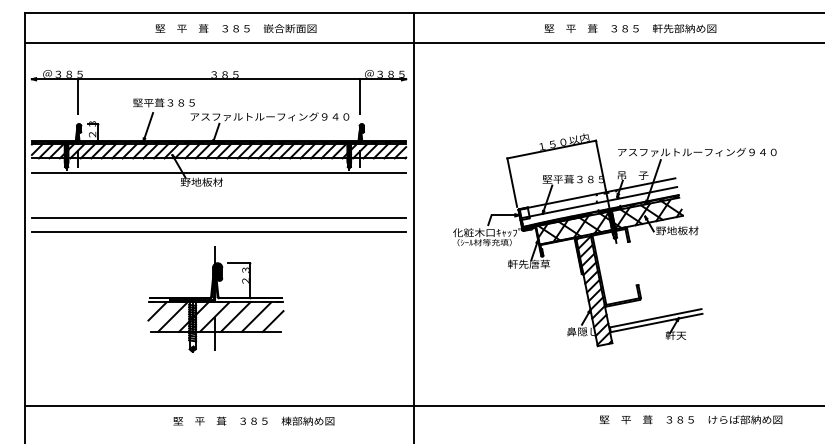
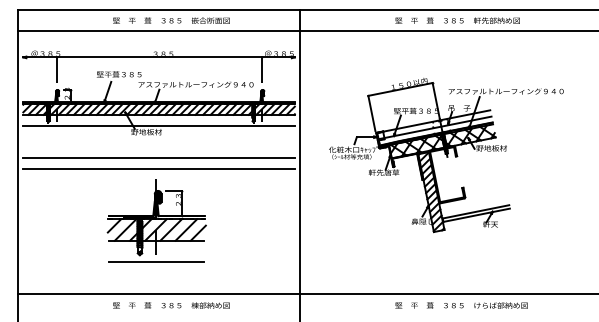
part: (615, 240) -> (446, 155), moved
line: (215, 361) -> (156, 262), added
text: (690, 419) -> (461, 305), moved
text: (254, 421) -> (171, 305), moved

